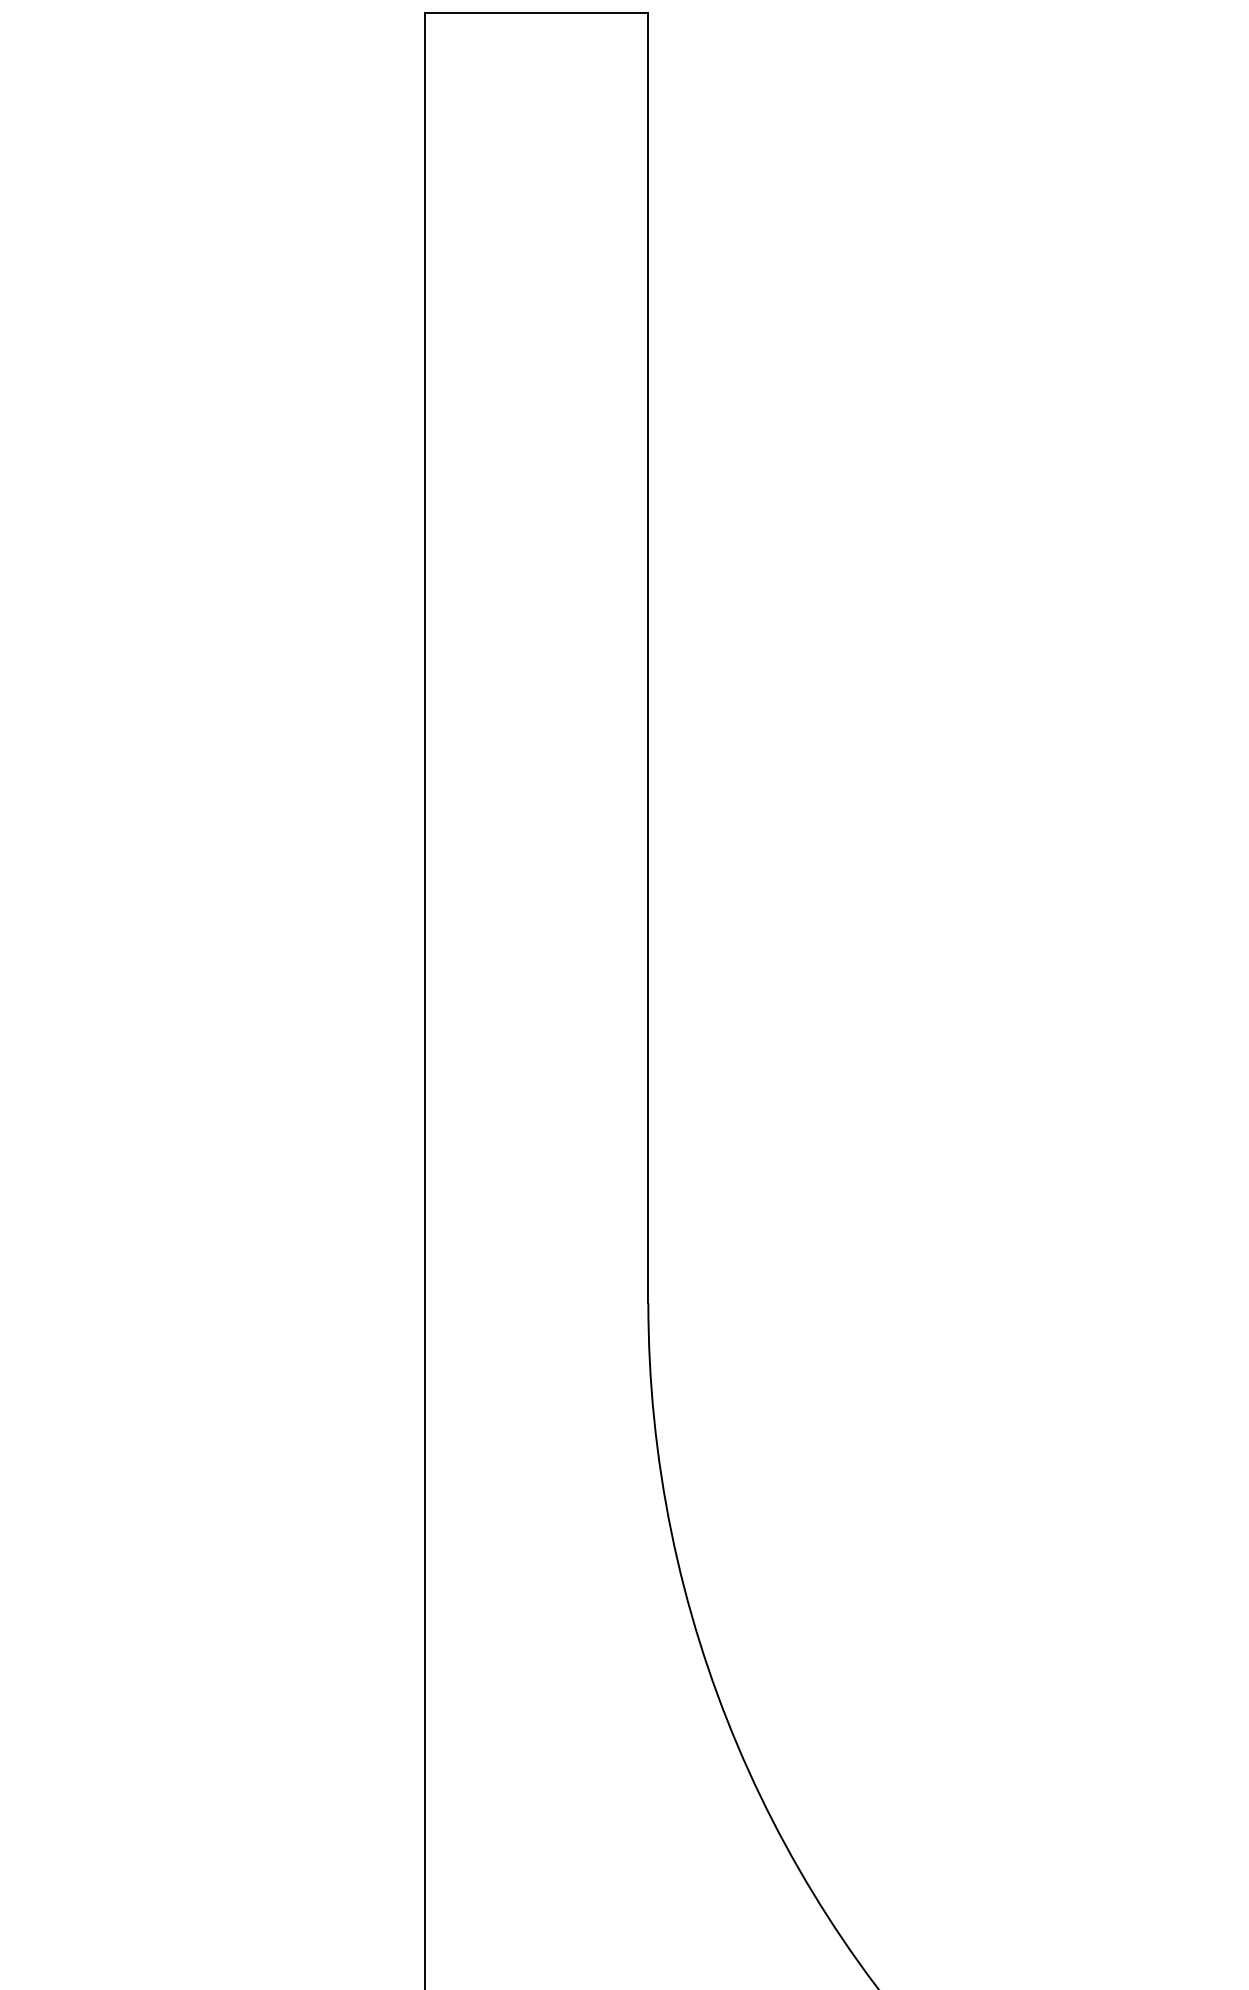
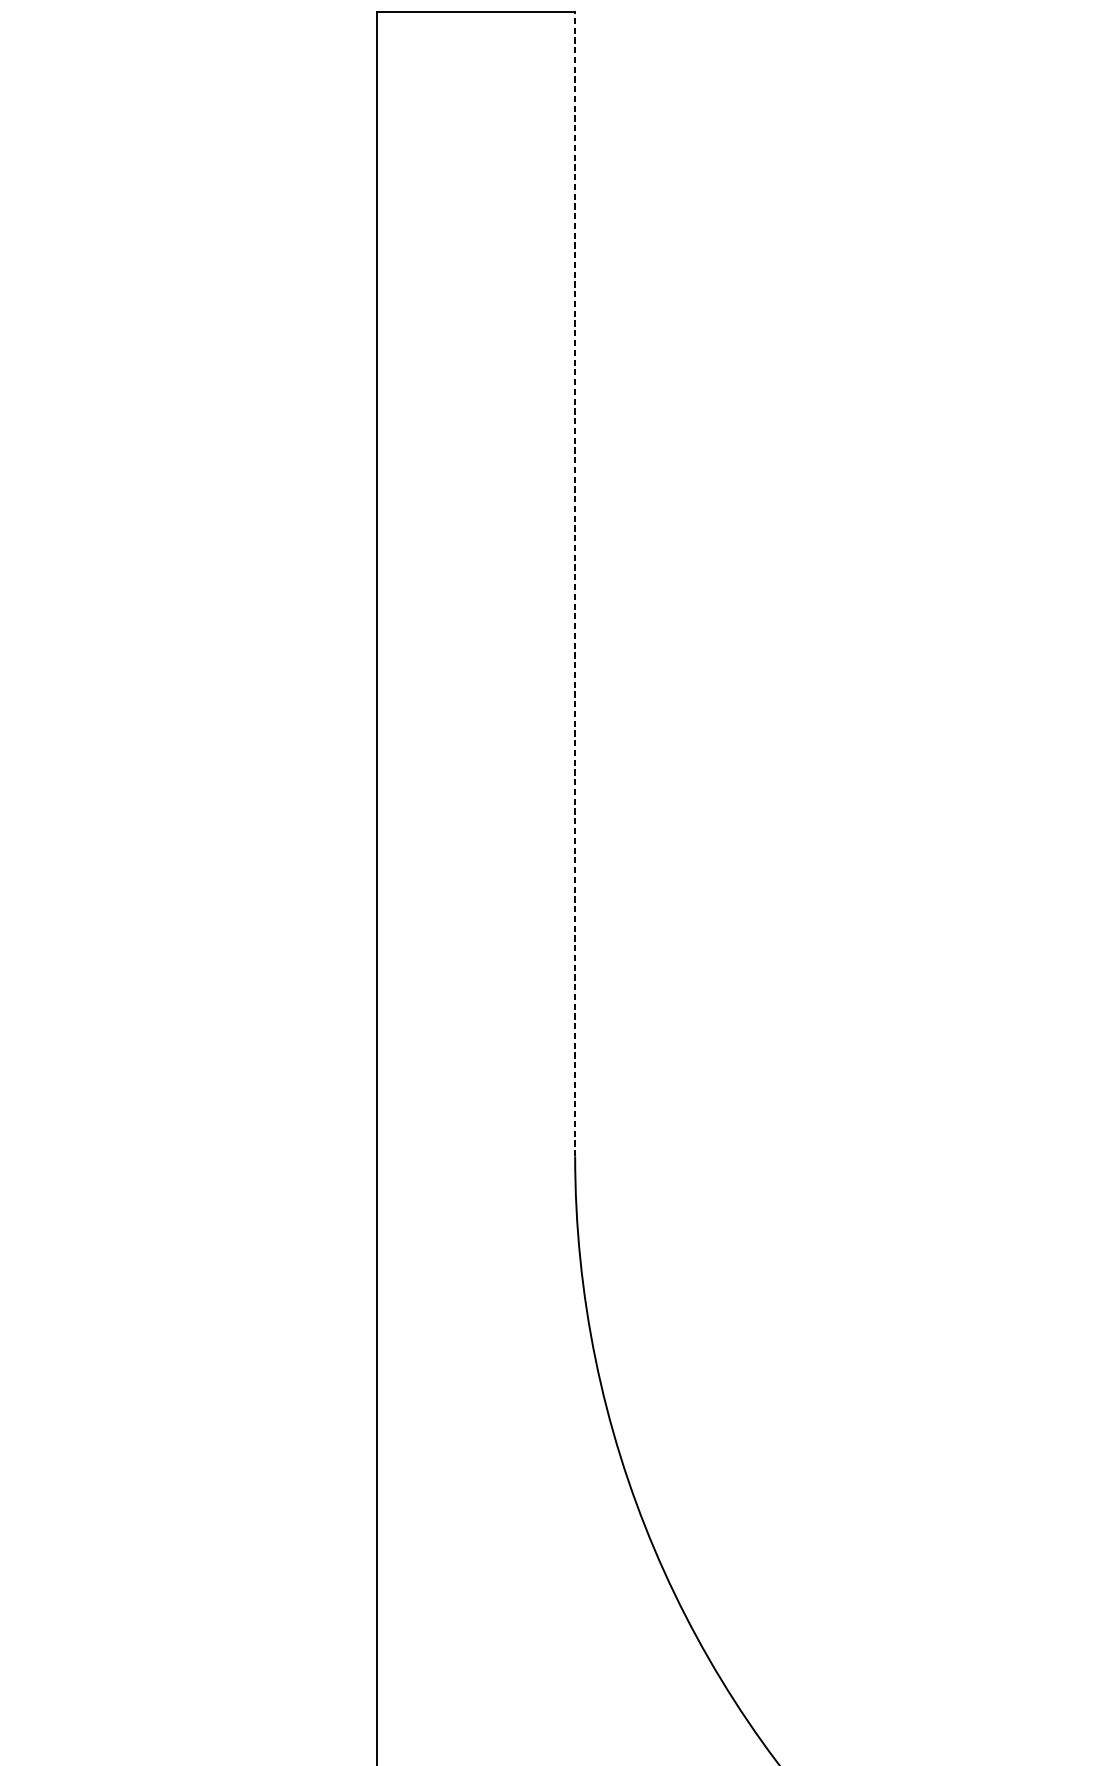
line: (648, 658) -> (575, 584), solid -> dashed

